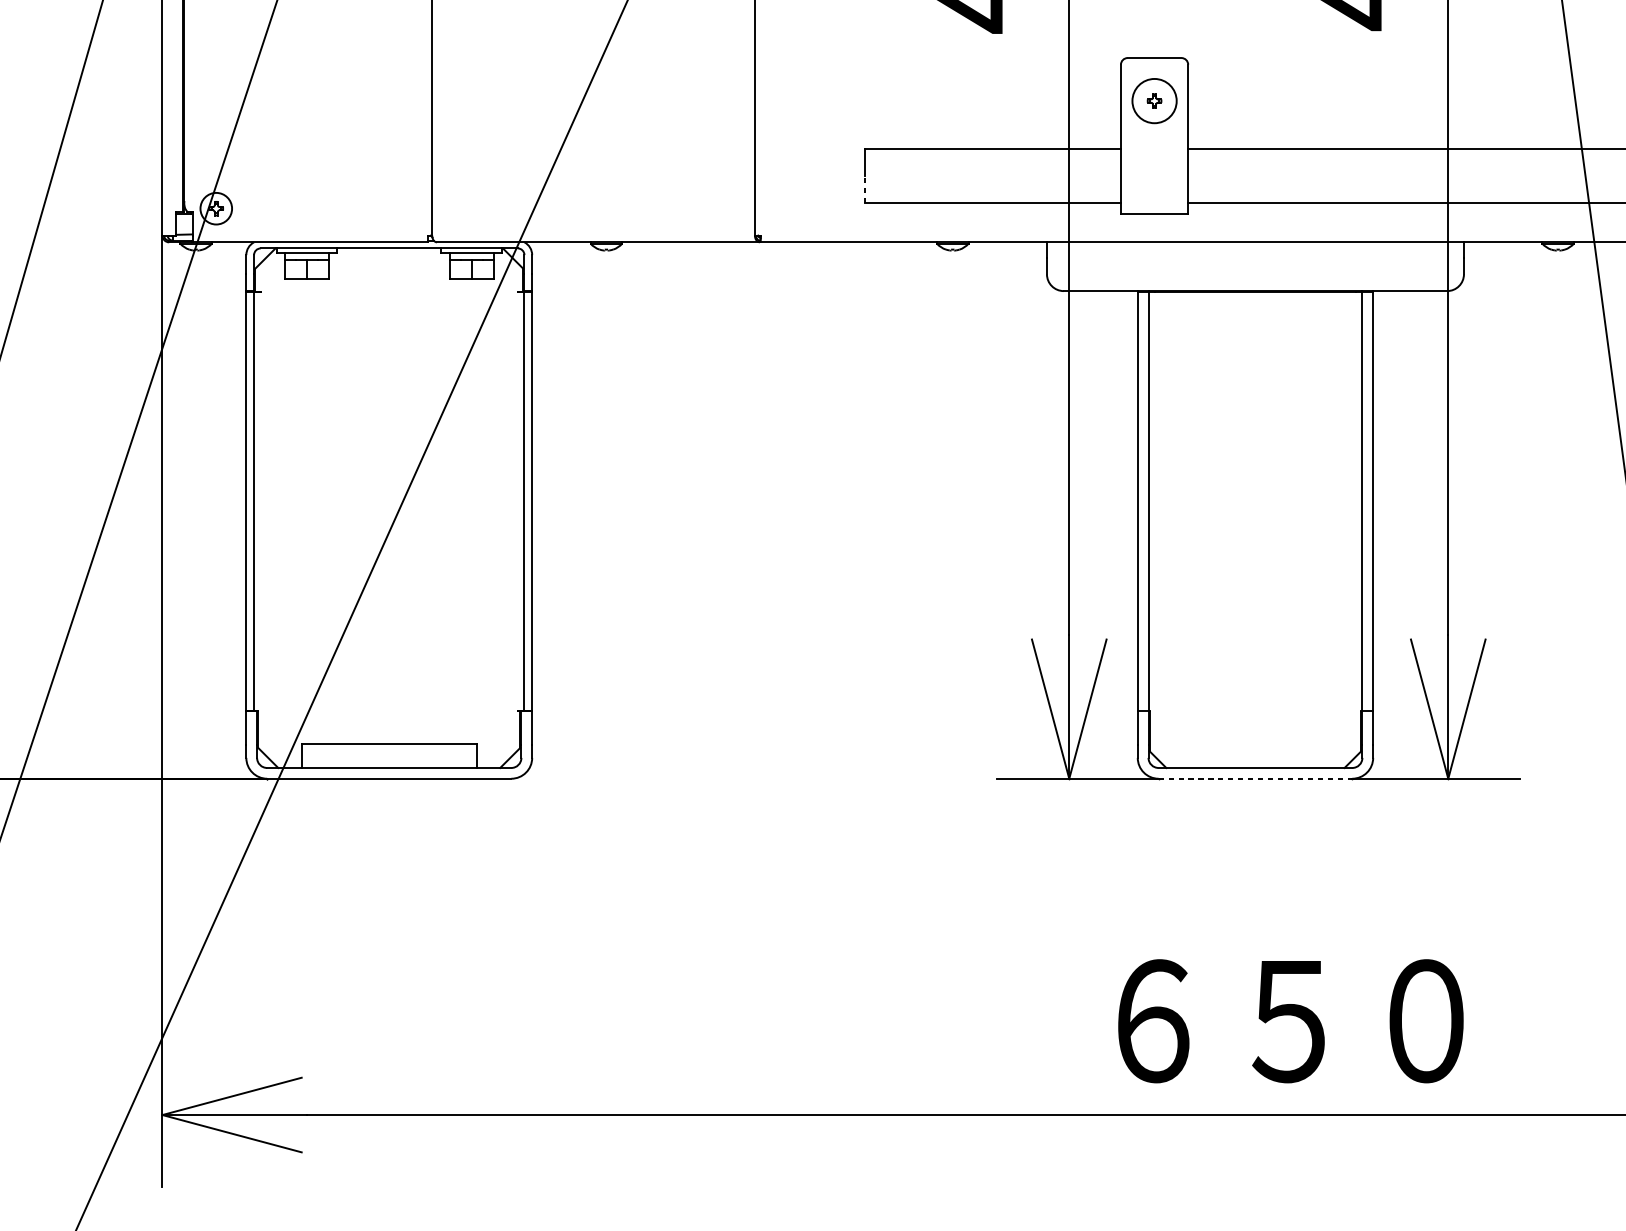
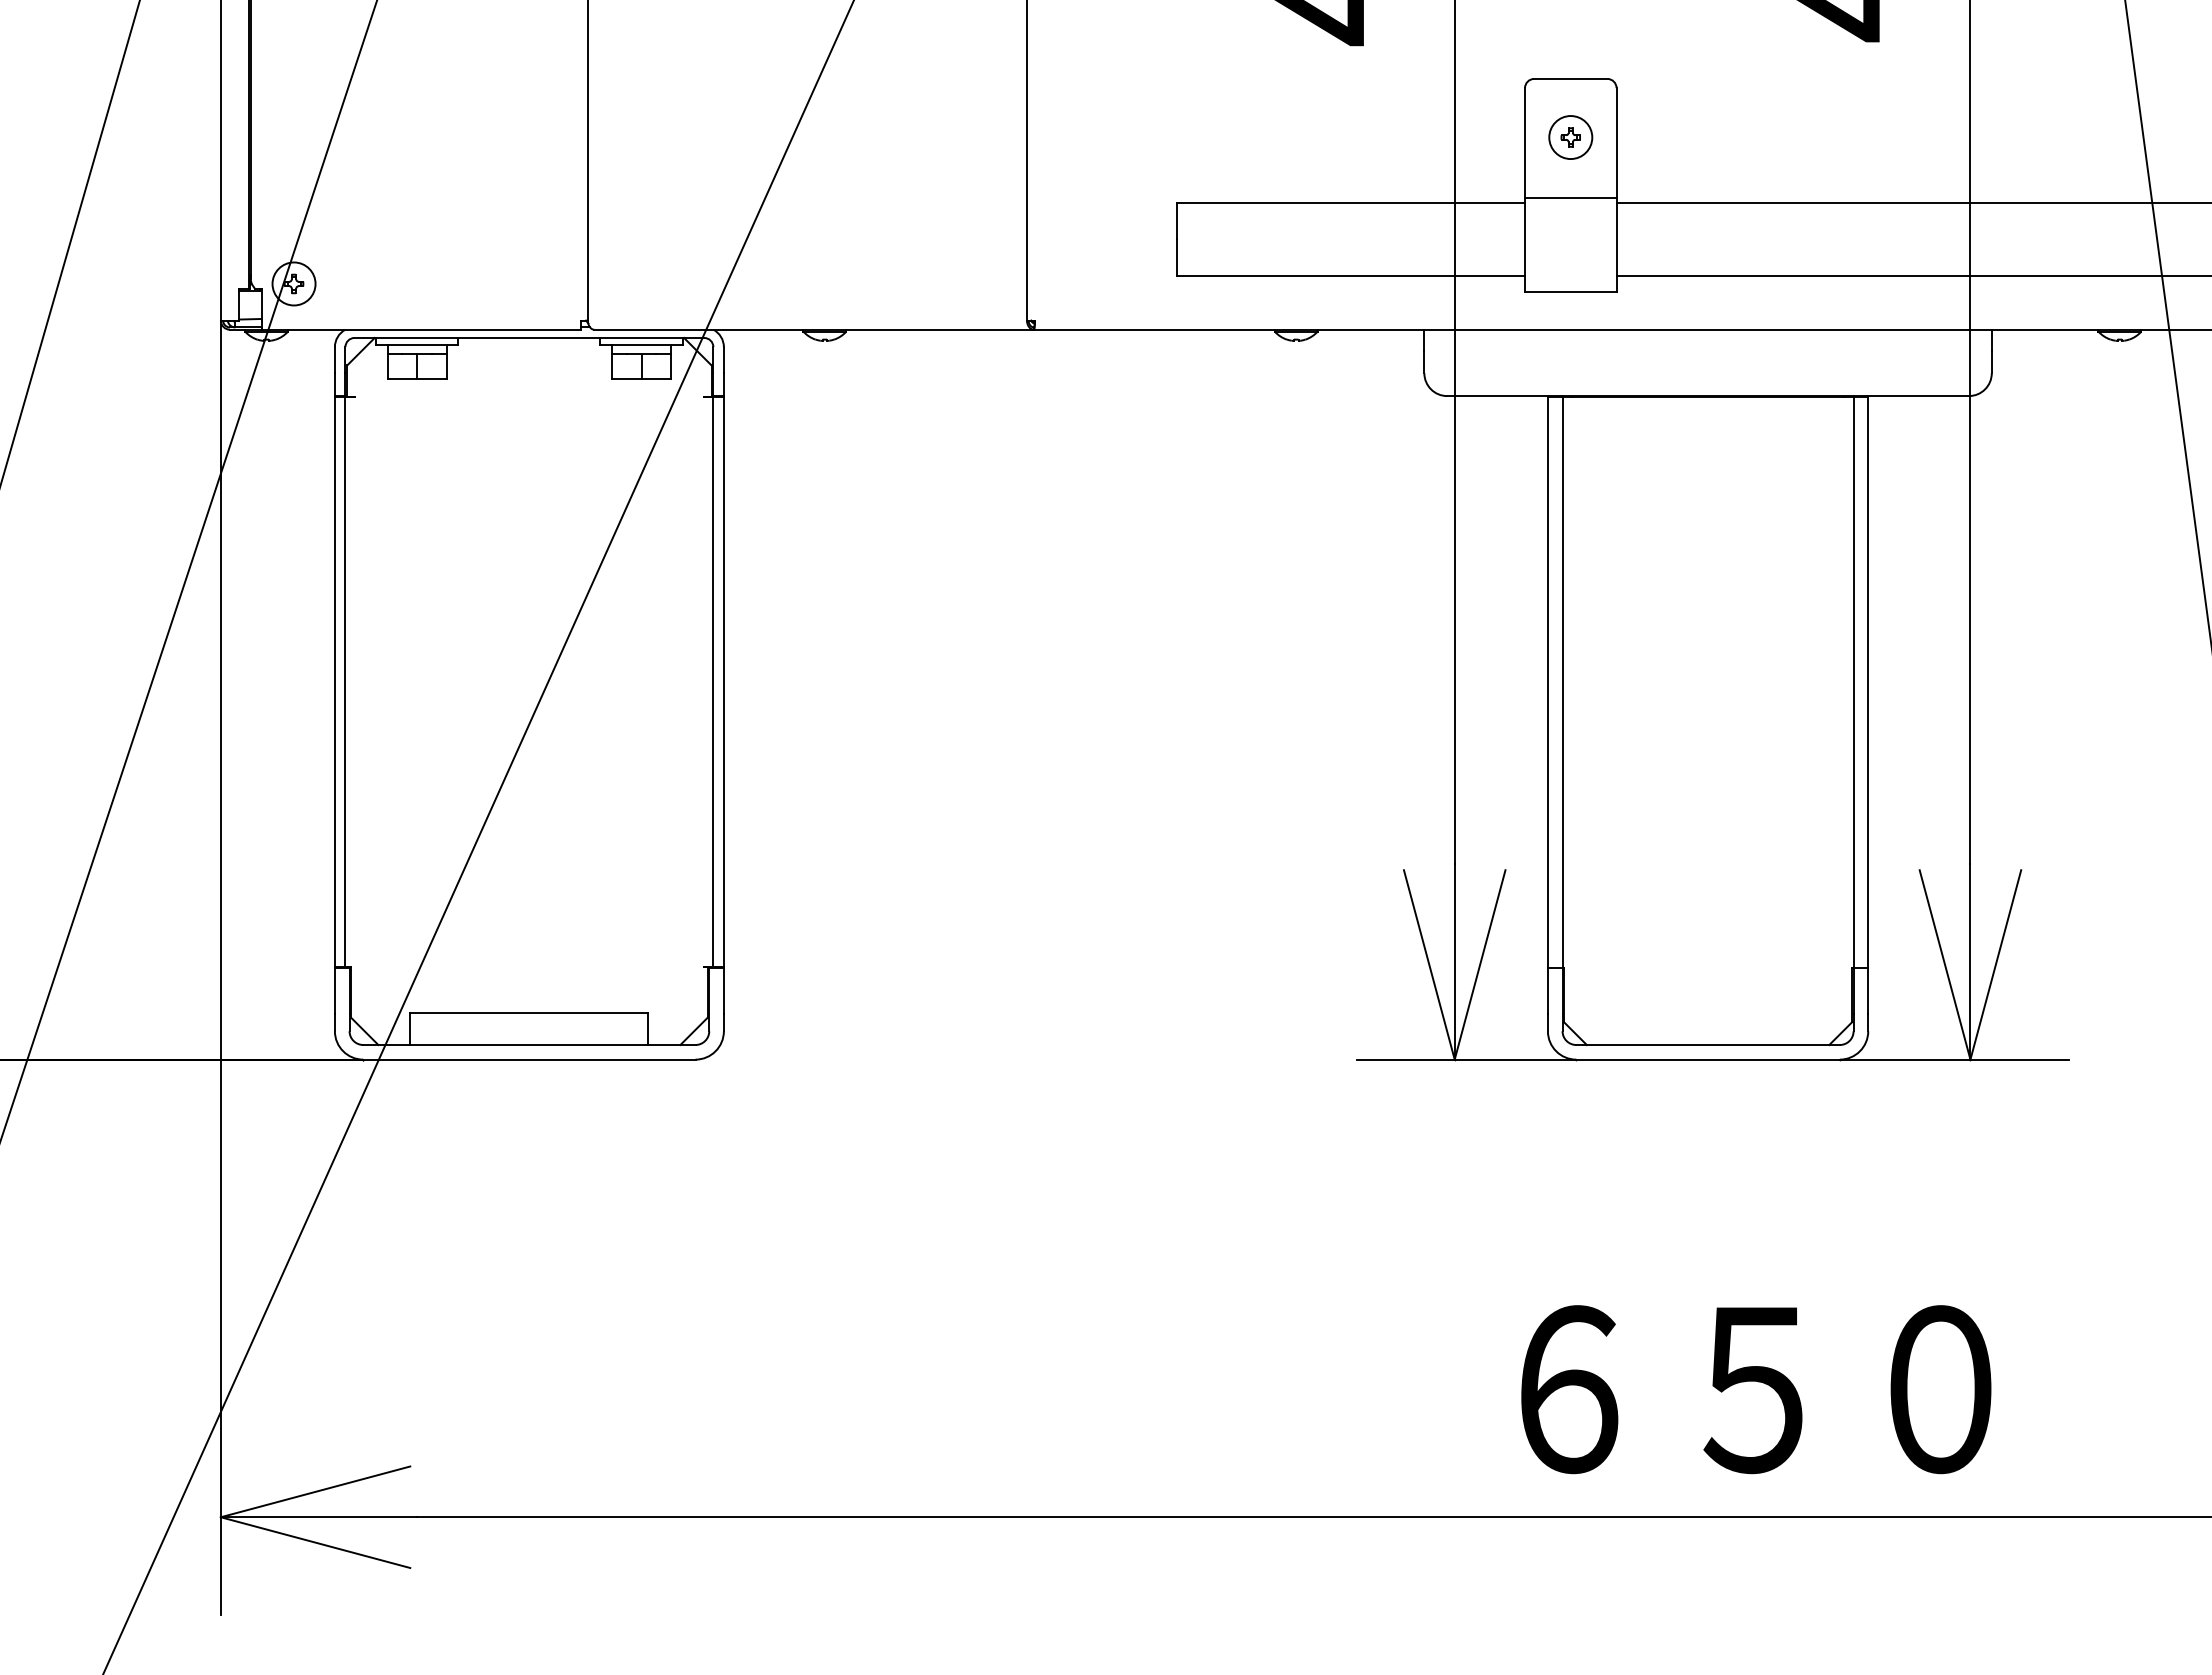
circle: (1154, 101) -> (1570, 137), size x0.71
line: (1154, 145) -> (1570, 197), added
line: (865, 189) -> (1177, 257), dashed -> solid
line: (1255, 778) -> (1708, 1059), dashed -> solid

